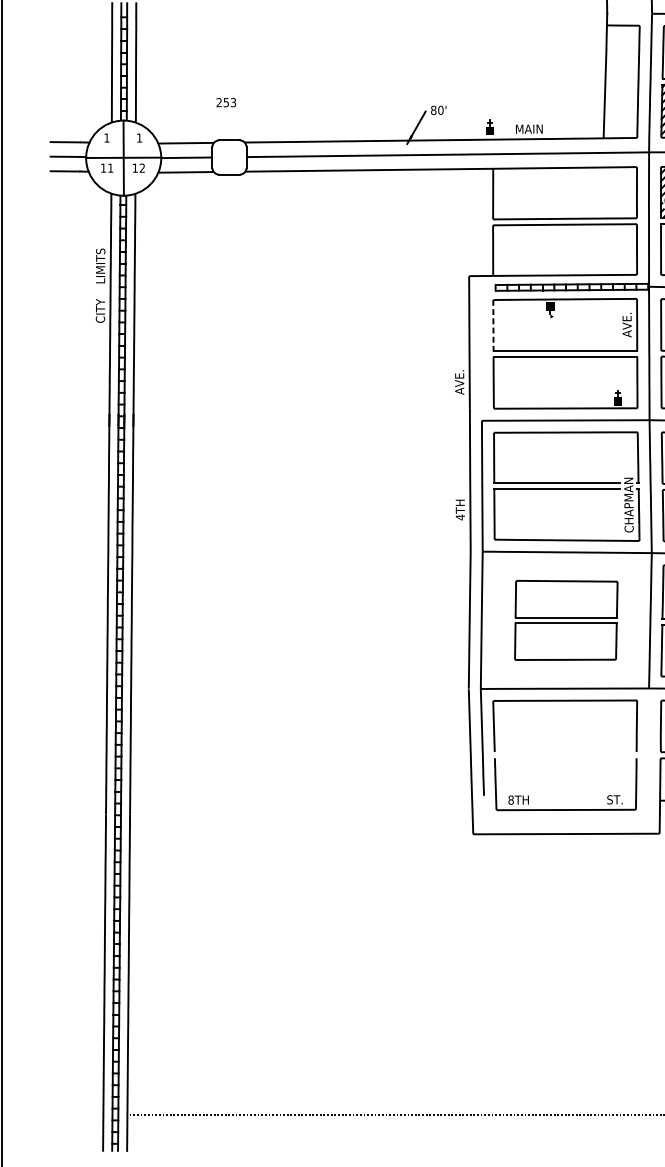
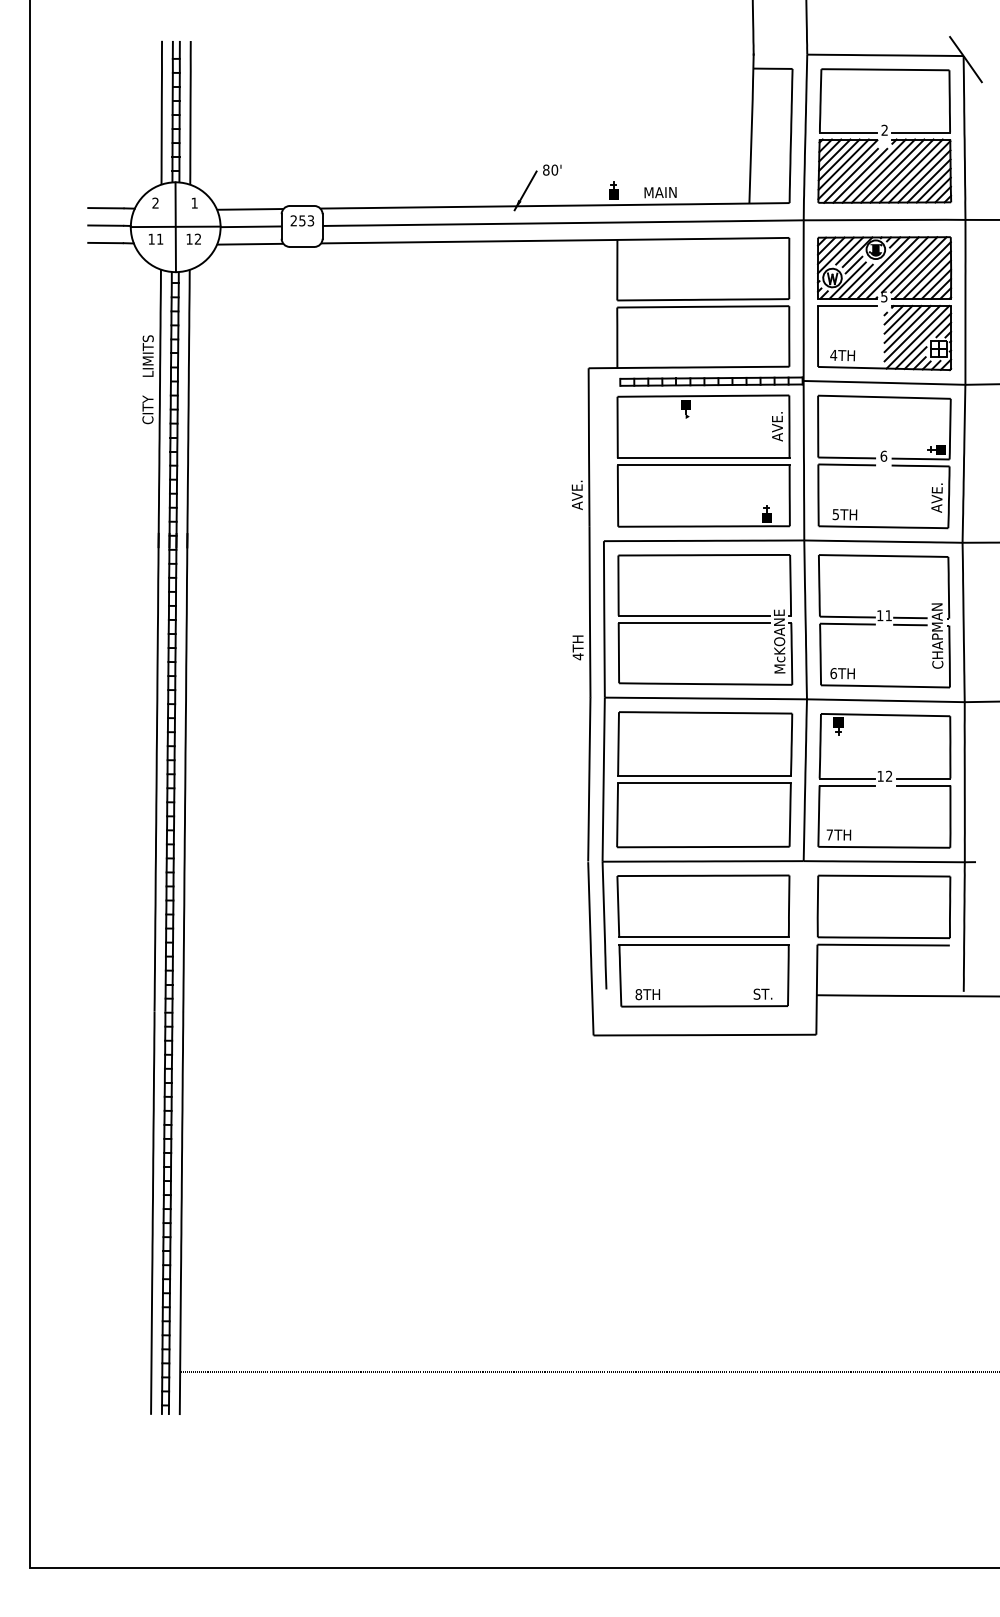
text: (226, 102) -> (302, 220), moved
text: (106, 137) -> (155, 202), 1 -> 2
line: (493, 325) -> (617, 427), dashed -> solid
text: (628, 504) -> (779, 641), CHAPMAN -> McKOANE
part: (566, 620) -> (704, 779), size x1.43
line: (565, 752) -> (703, 937), added
line: (565, 758) -> (703, 944), added

